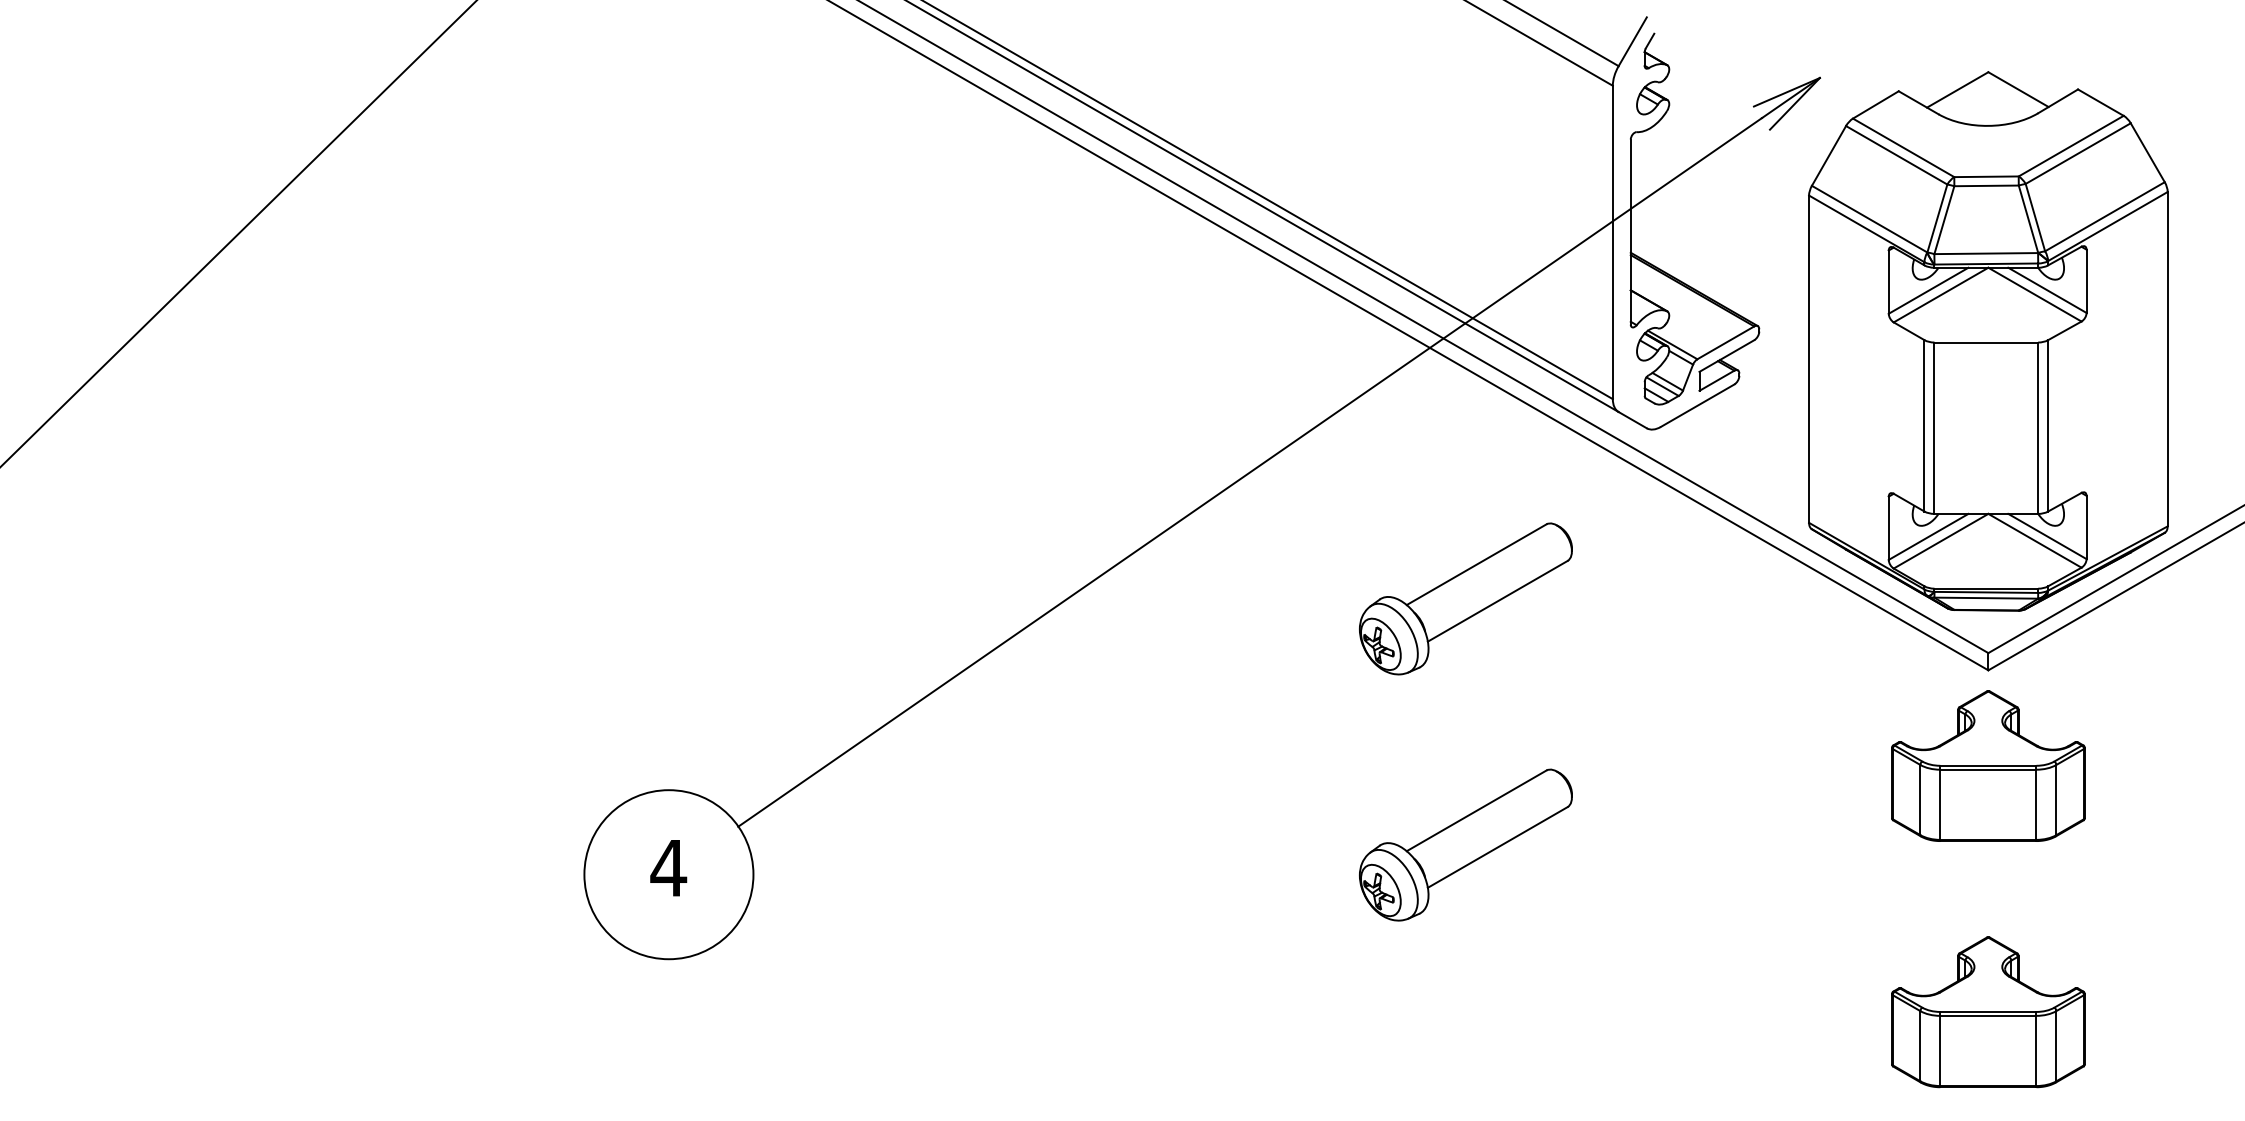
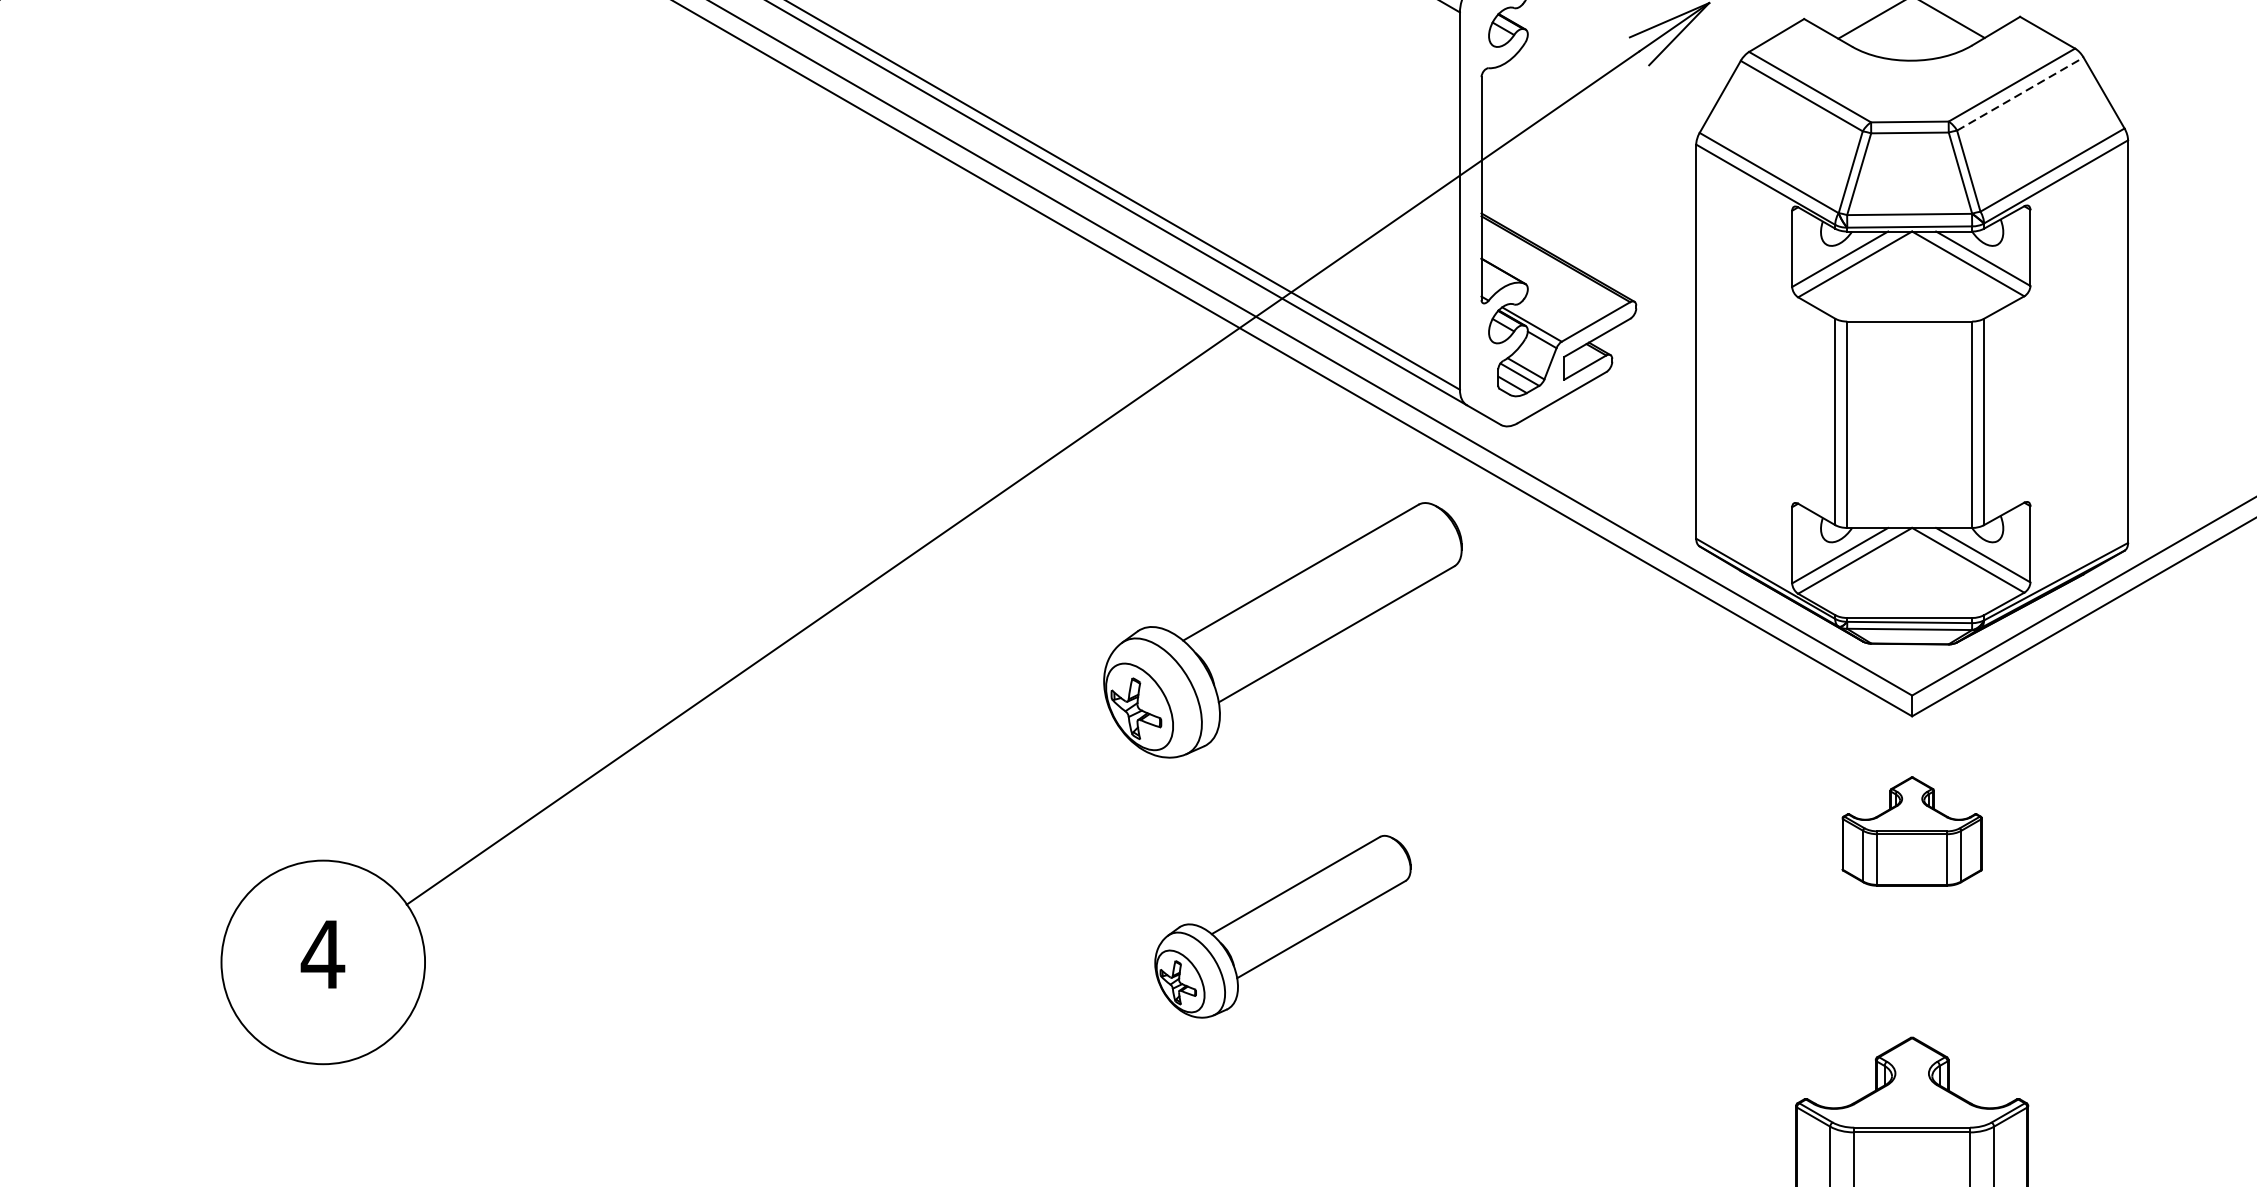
line: (2078, 153) -> (2020, 93), solid -> dashed
part: (1465, 598) -> (1282, 629), size x1.4
part: (1988, 765) -> (1912, 830), size x0.6

